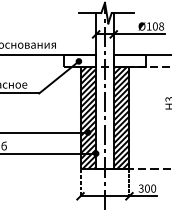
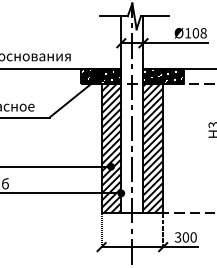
hatch: (80, 60) -> (101, 76), added
hatch: (129, 60) -> (163, 76), added

